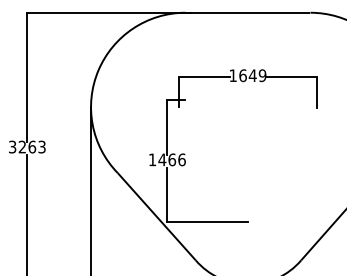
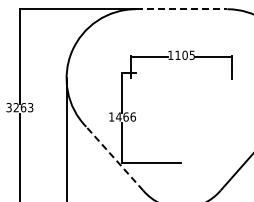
line: (247, 13) -> (181, 9), solid -> dashed
text: (253, 74) -> (185, 54), 1649 -> 1105
line: (156, 216) -> (114, 158), solid -> dashed

